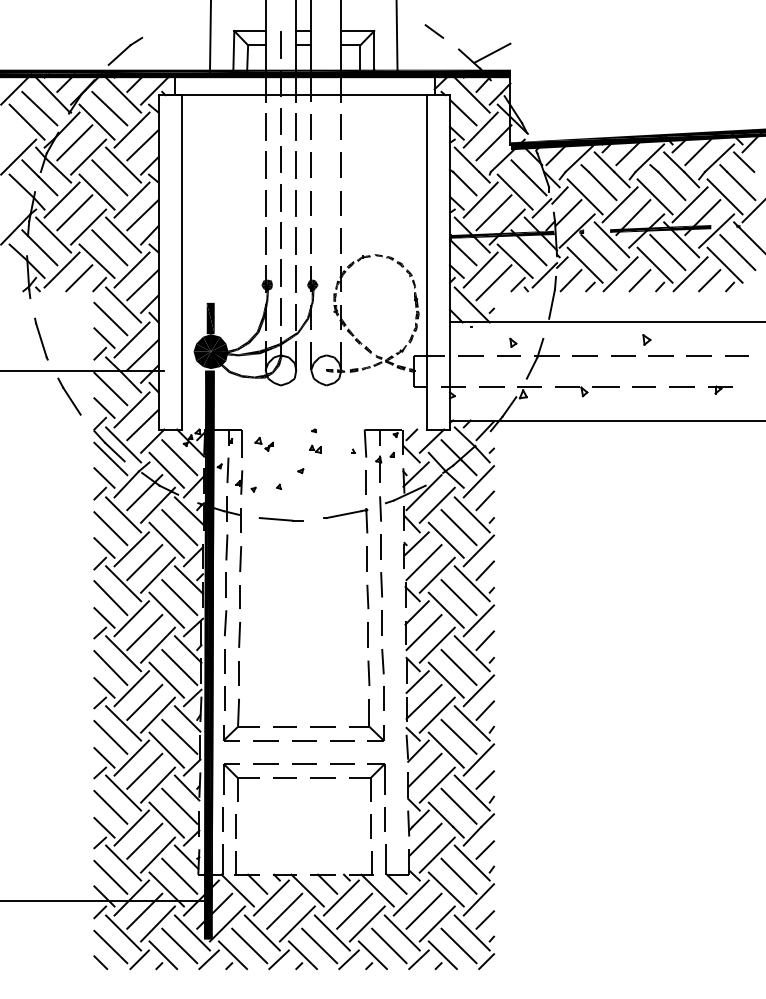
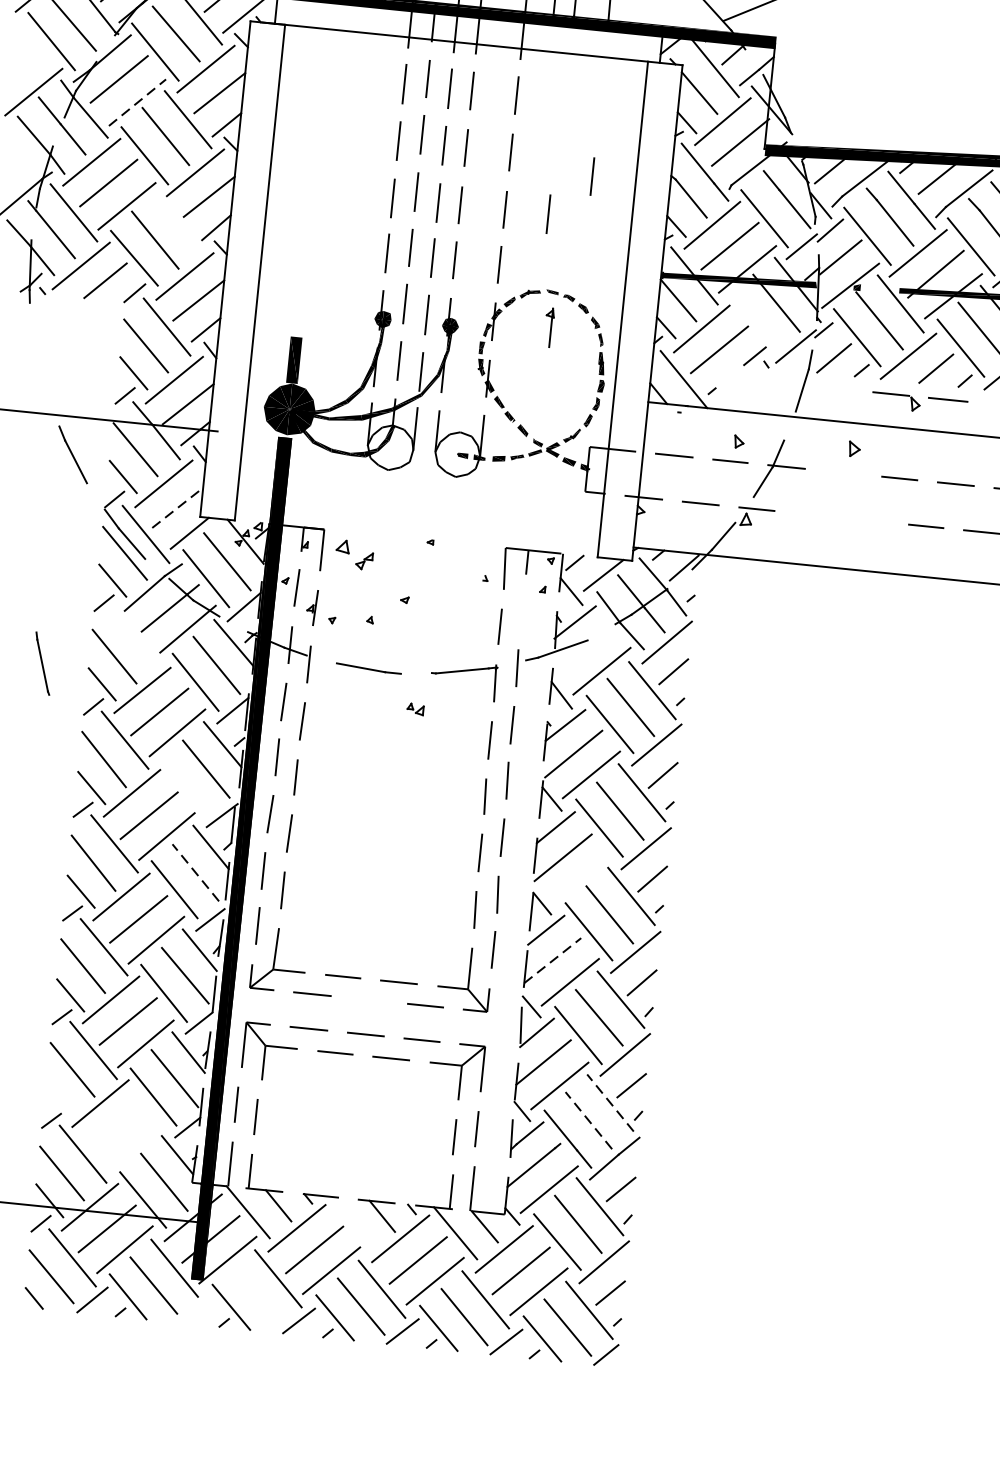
line: (88, 157) -> (137, 103), solid -> dashed
line: (396, 175) -> (591, 176), added
line: (370, 203) -> (548, 213), added
line: (123, 234) -> (177, 222), removed
line: (514, 260) -> (753, 319), removed
line: (41, 338) -> (43, 662), moved
part: (646, 339) -> (853, 448), moved
line: (584, 356) -> (842, 472), removed
part: (587, 391) -> (919, 404), moved
line: (142, 425) -> (177, 508), solid -> dashed
part: (264, 443) -> (355, 553), size x1.4
part: (315, 448) -> (415, 708), moved
part: (378, 468) -> (548, 326), moved
line: (423, 492) -> (583, 650), removed
line: (123, 514) -> (135, 637), removed
line: (166, 609) -> (184, 784), removed
line: (436, 644) -> (579, 877), removed
line: (179, 667) -> (195, 872), solid -> dashed
line: (424, 701) -> (553, 960), solid -> dashed
line: (304, 740) -> (369, 999), removed
line: (472, 793) -> (610, 1103), solid -> dashed
line: (459, 806) -> (589, 1120), solid -> dashed
line: (104, 827) -> (60, 1098), removed
line: (144, 840) -> (117, 1123), removed
line: (157, 854) -> (134, 1146), removed
line: (307, 890) -> (351, 1222), removed
line: (249, 945) -> (257, 1295), removed
line: (208, 959) -> (194, 1309), removed

